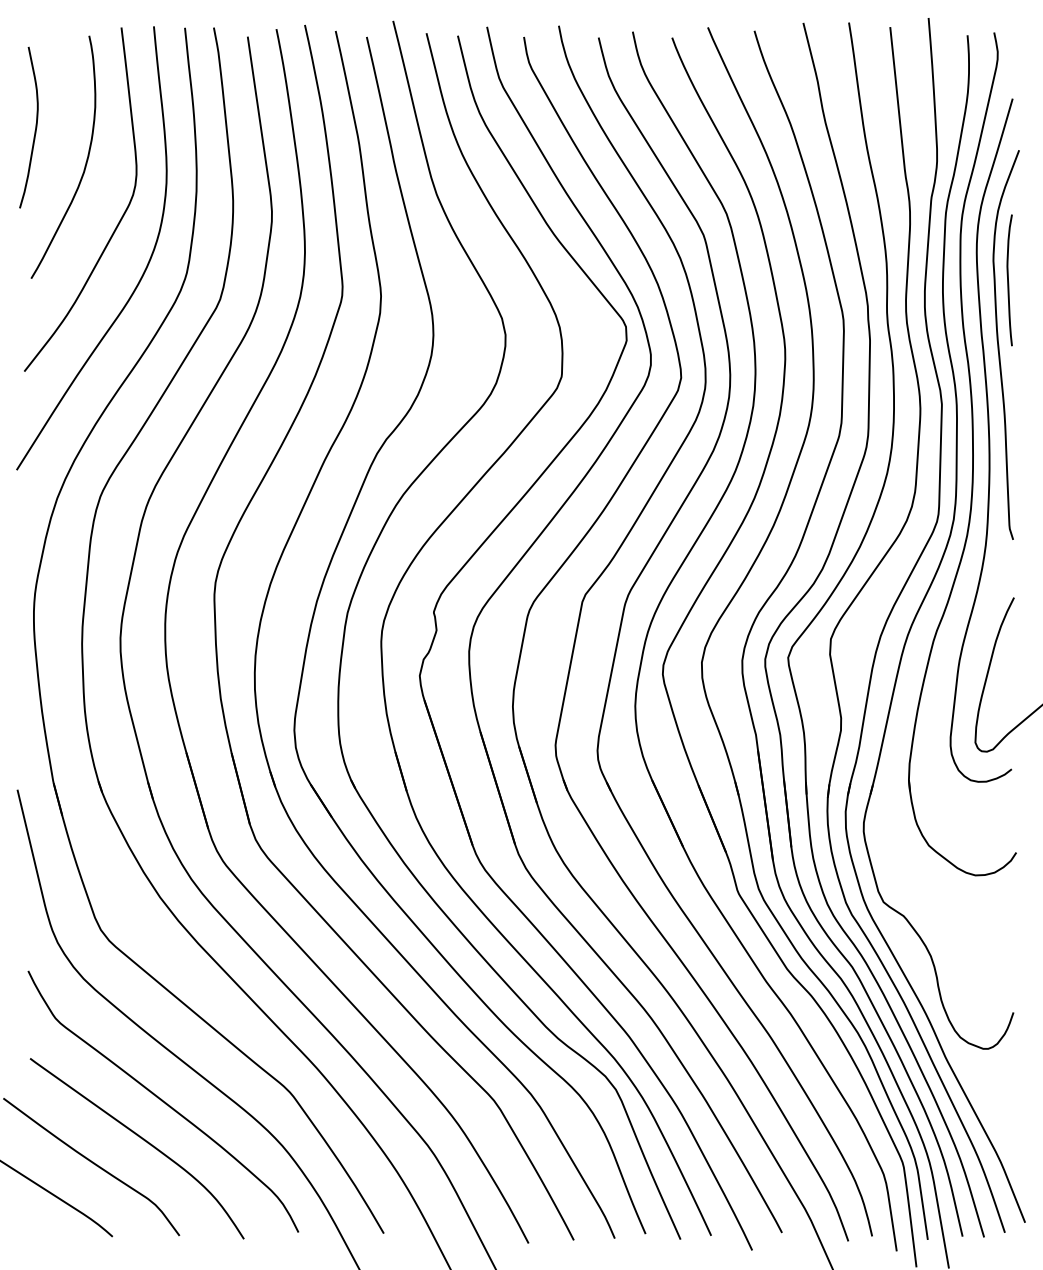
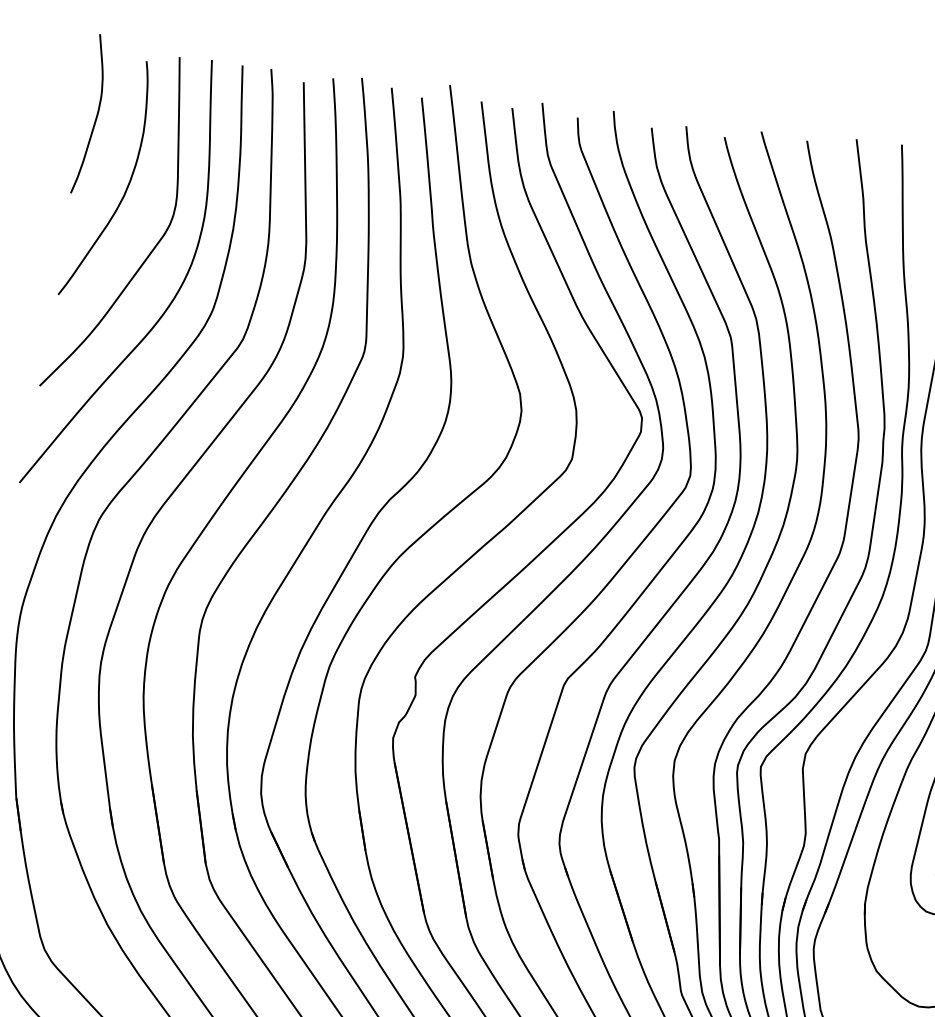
curve: (34, 130) -> (95, 117), moved

